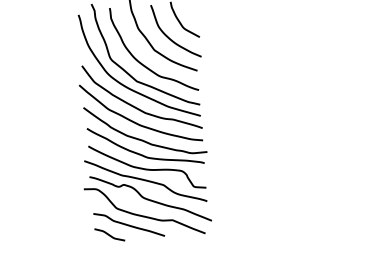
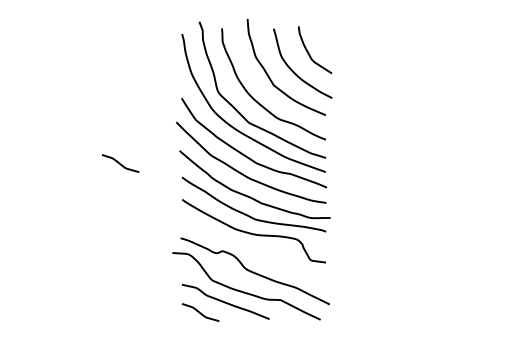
curve: (37, 121) -> (120, 163), added
curve: (145, 181) -> (250, 248), removed

